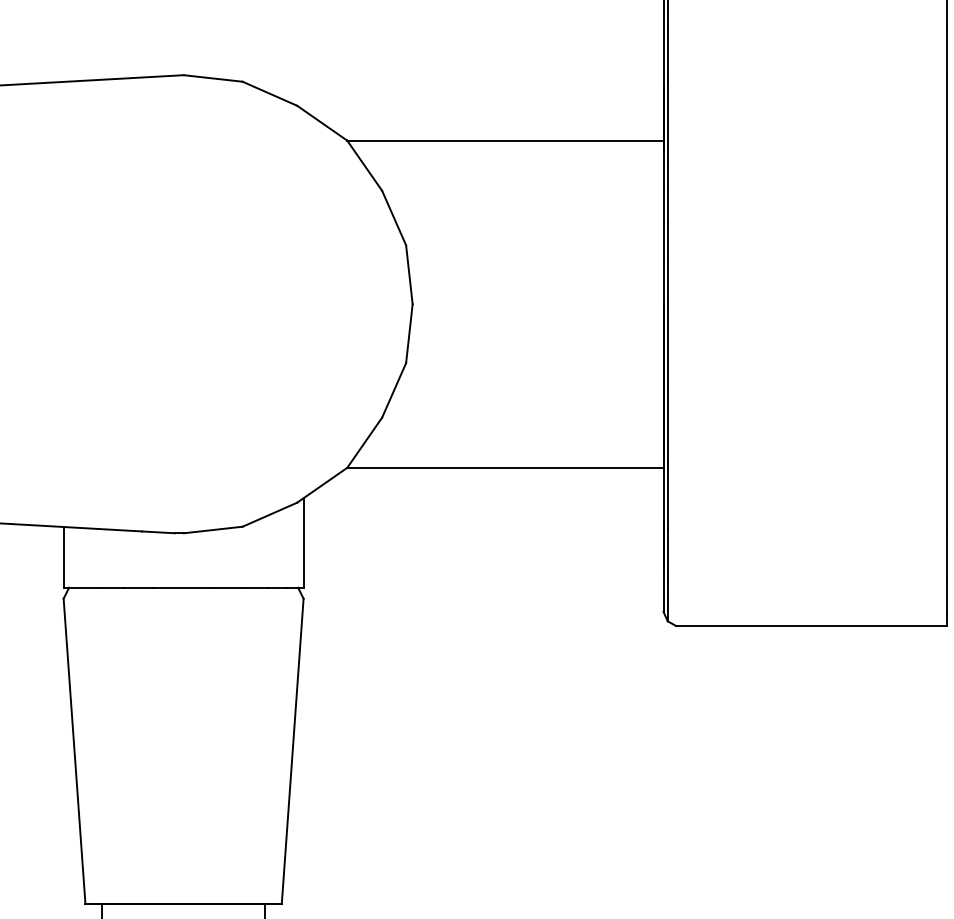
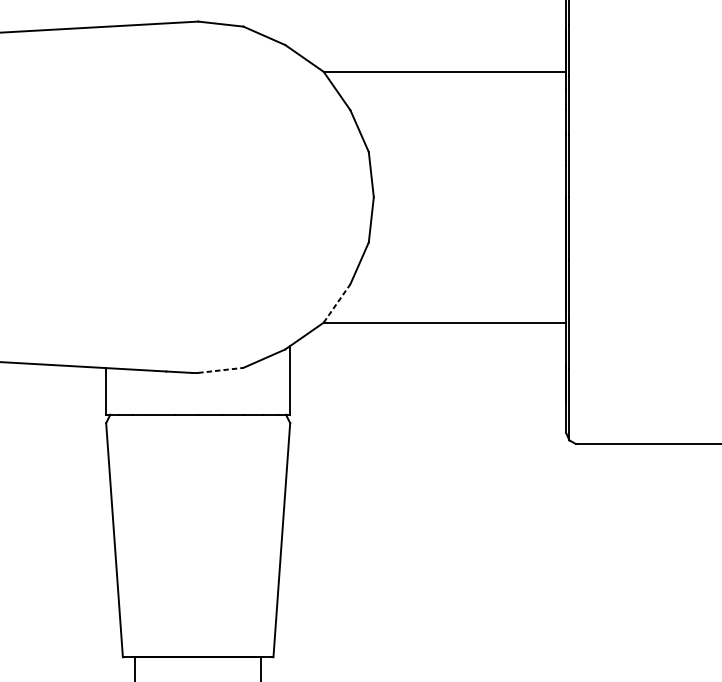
line: (364, 442) -> (336, 303), solid -> dashed
line: (213, 530) -> (221, 370), solid -> dashed

